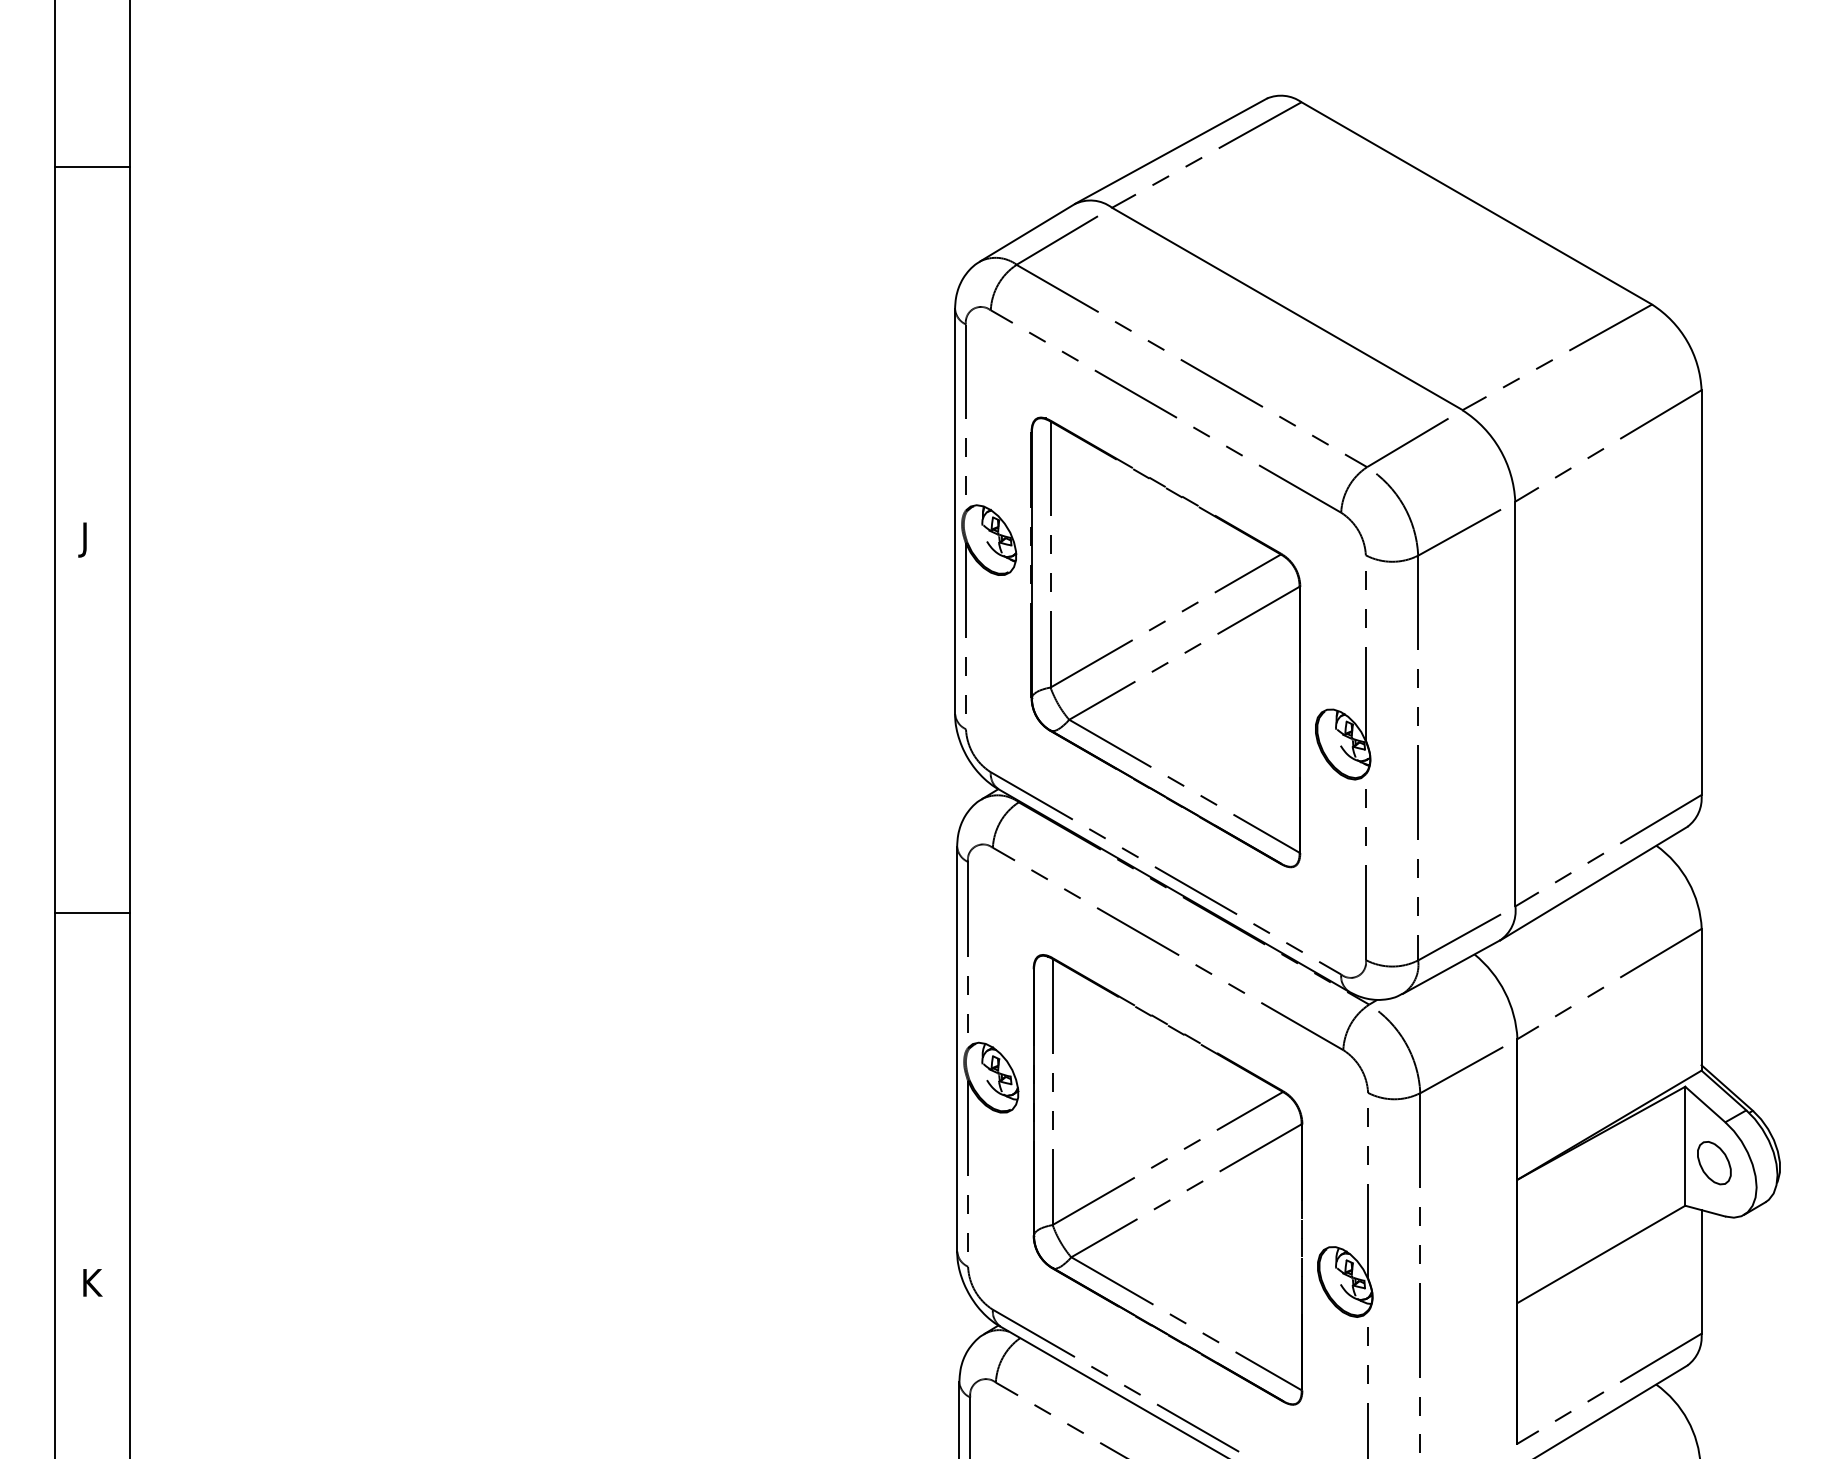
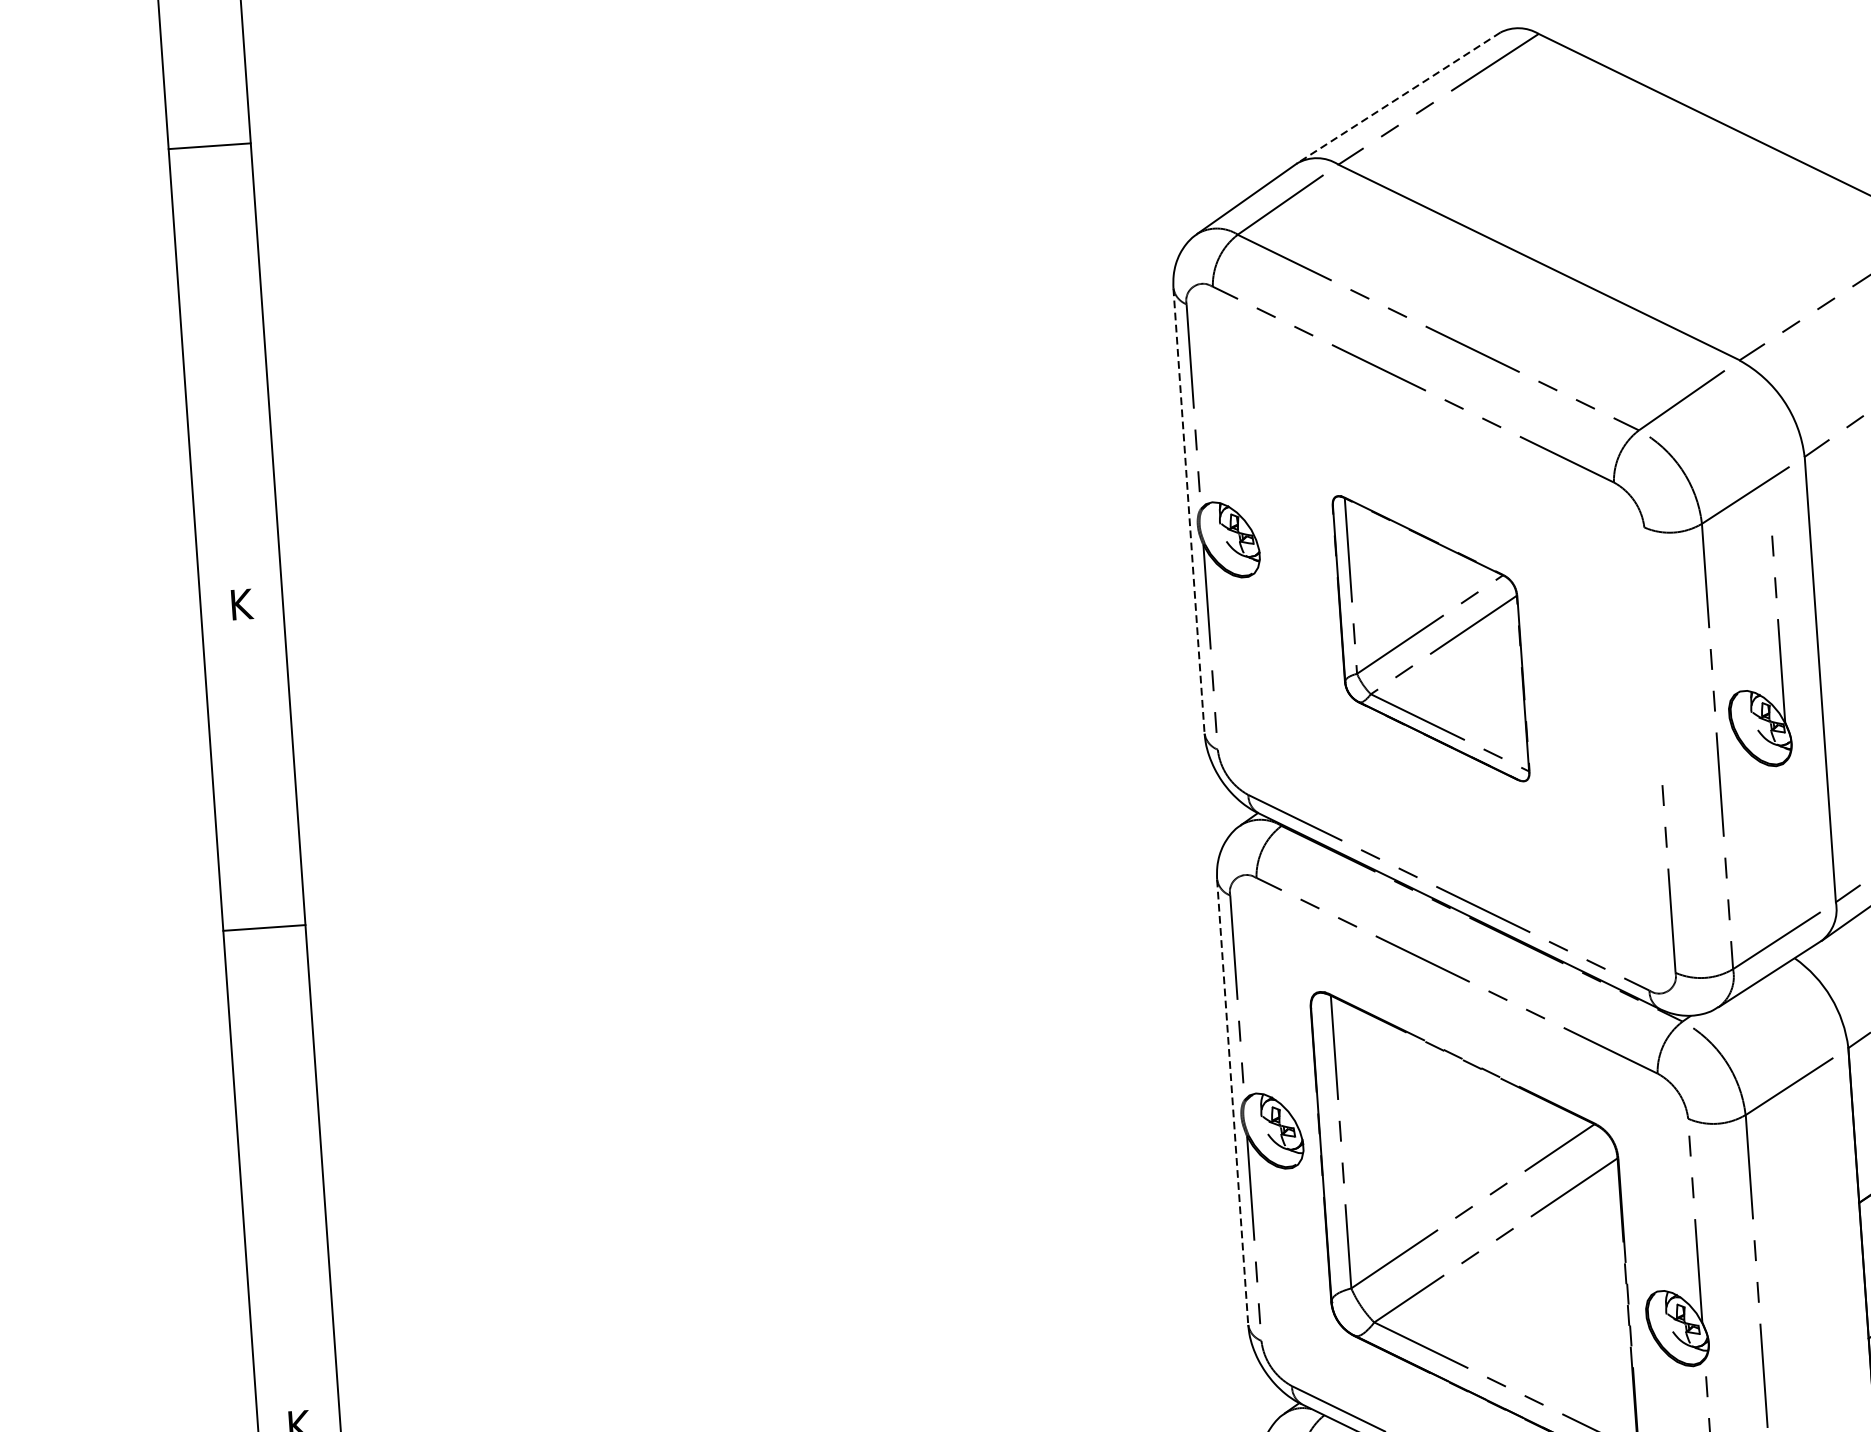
line: (1170, 151) -> (1398, 98), solid -> dashed
line: (92, 166) -> (209, 145), moved
line: (955, 512) -> (1189, 511), solid -> dashed
text: (90, 539) -> (239, 608), J -> K
part: (1165, 642) -> (1430, 638), size x0.6
part: (1365, 675) -> (1779, 650), moved
line: (92, 913) -> (264, 928), moved
line: (957, 1049) -> (1233, 1102), solid -> dashed

